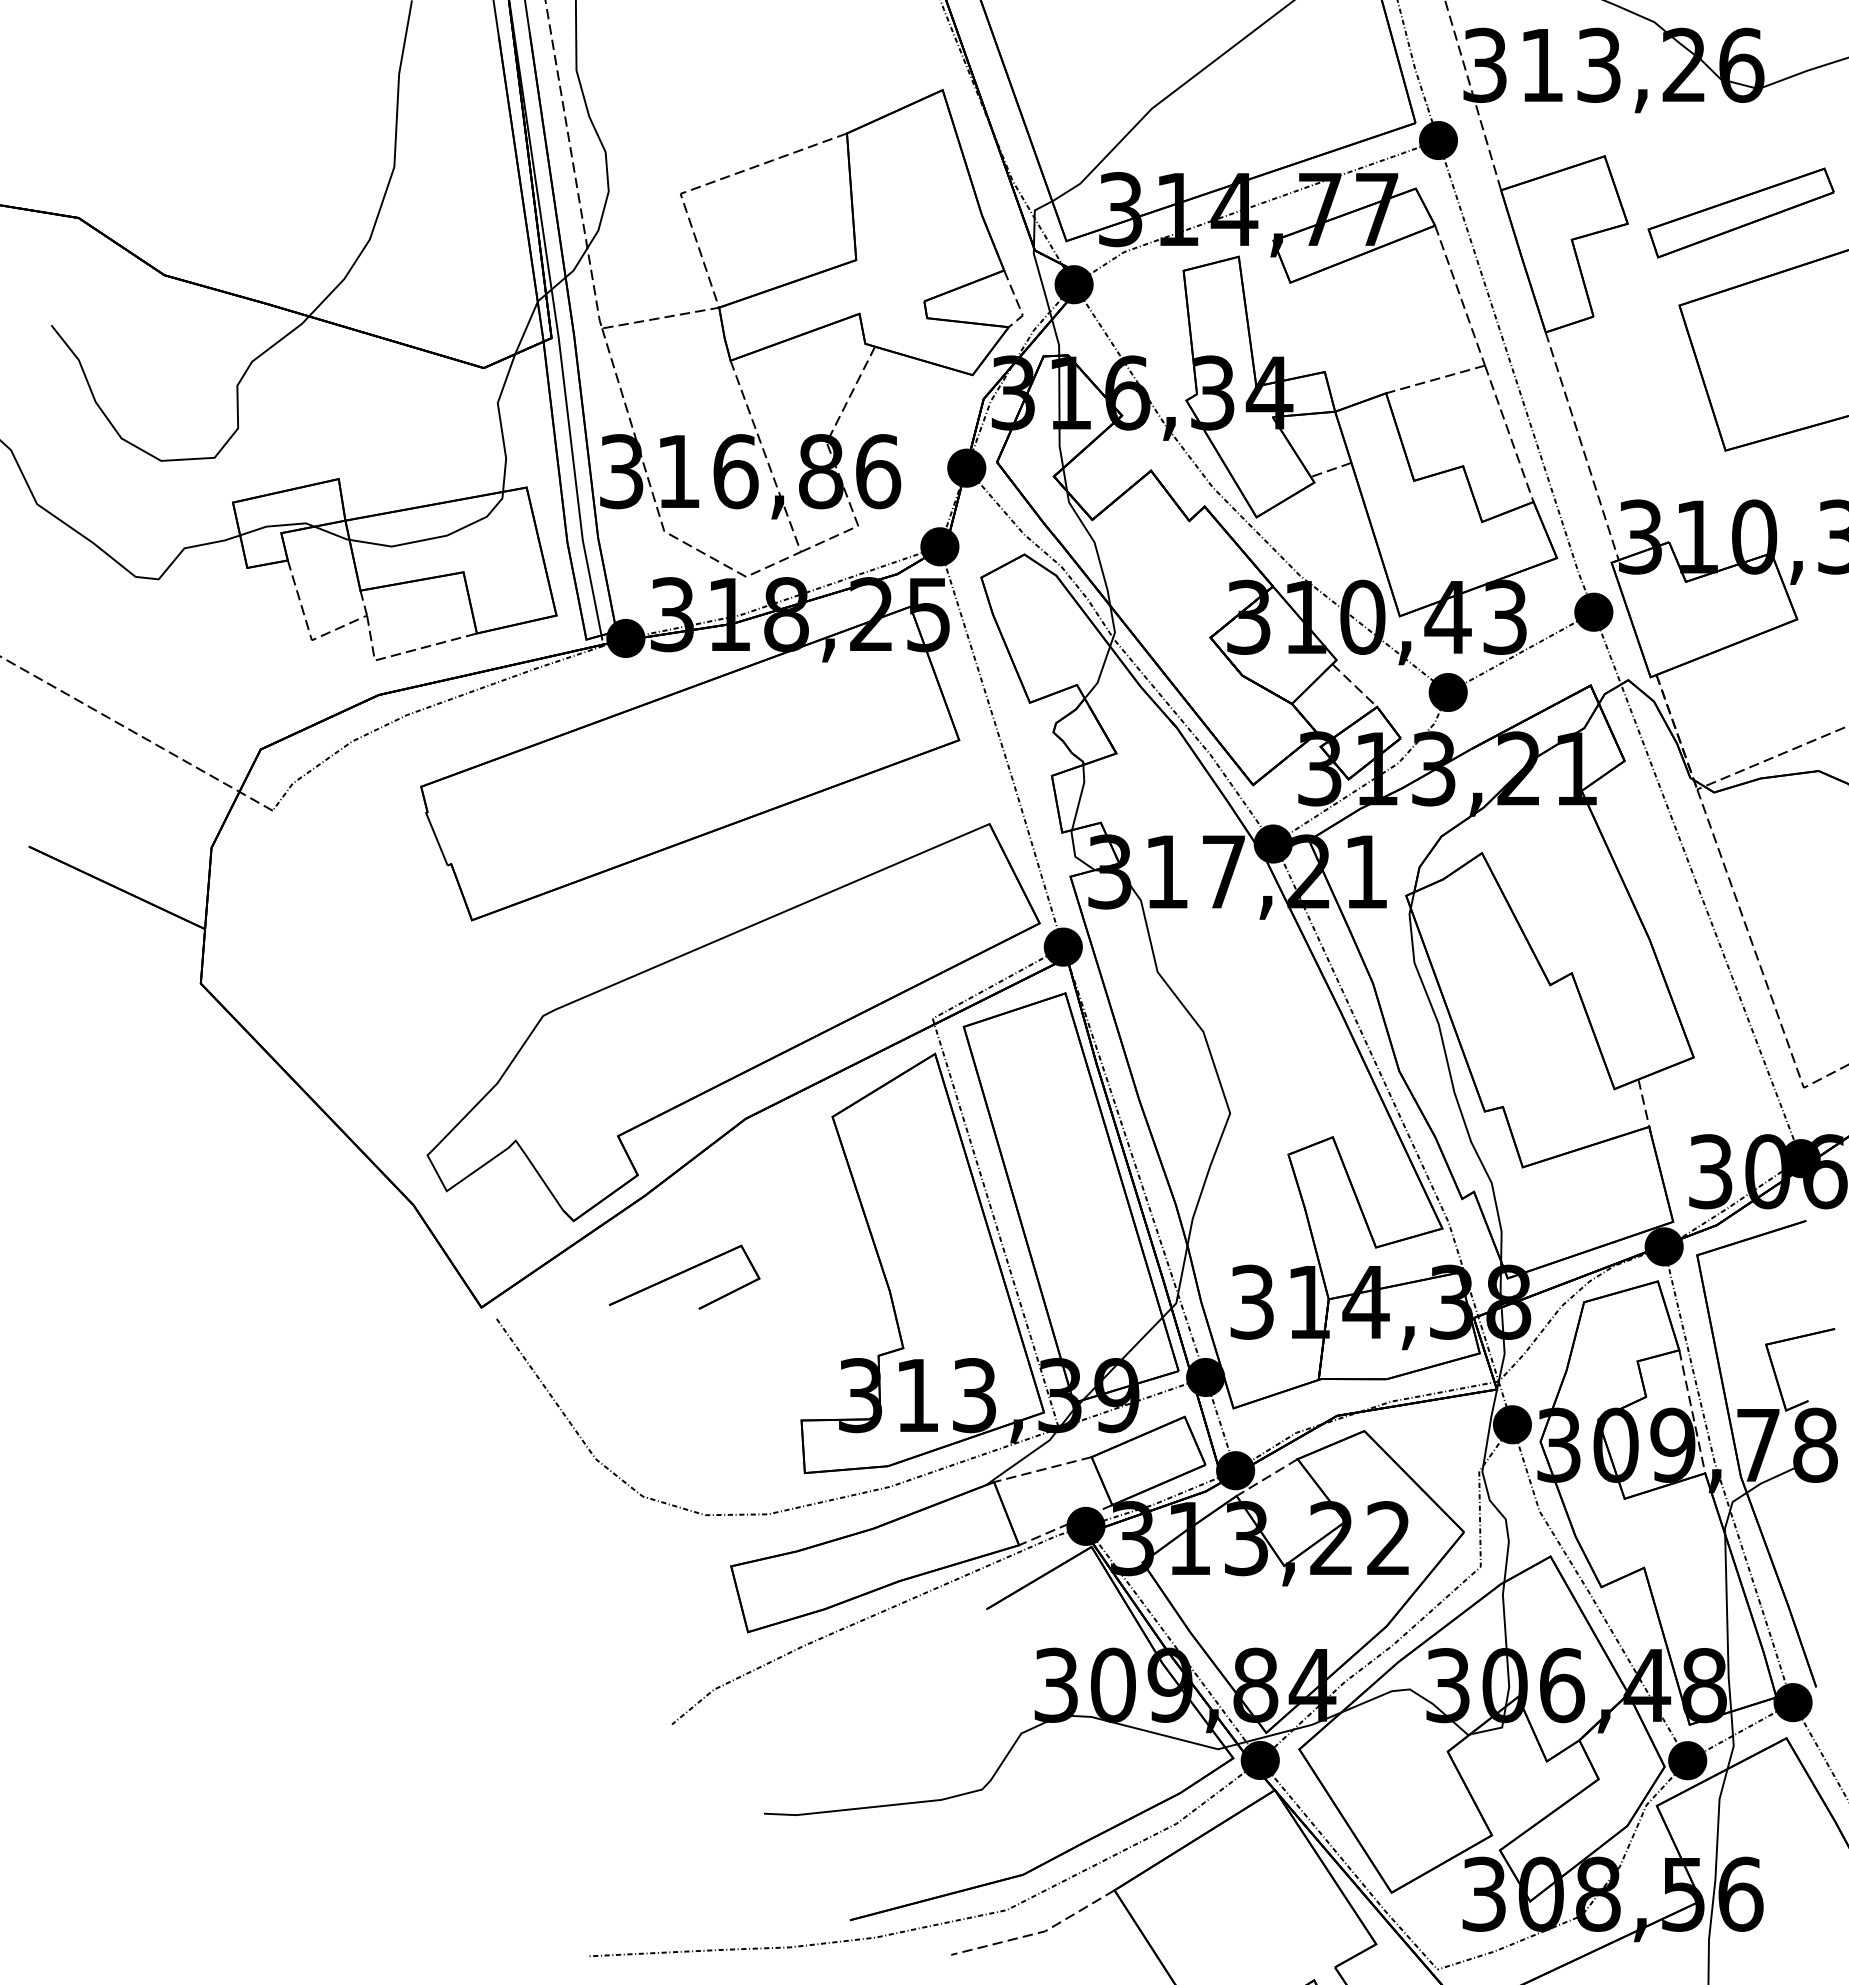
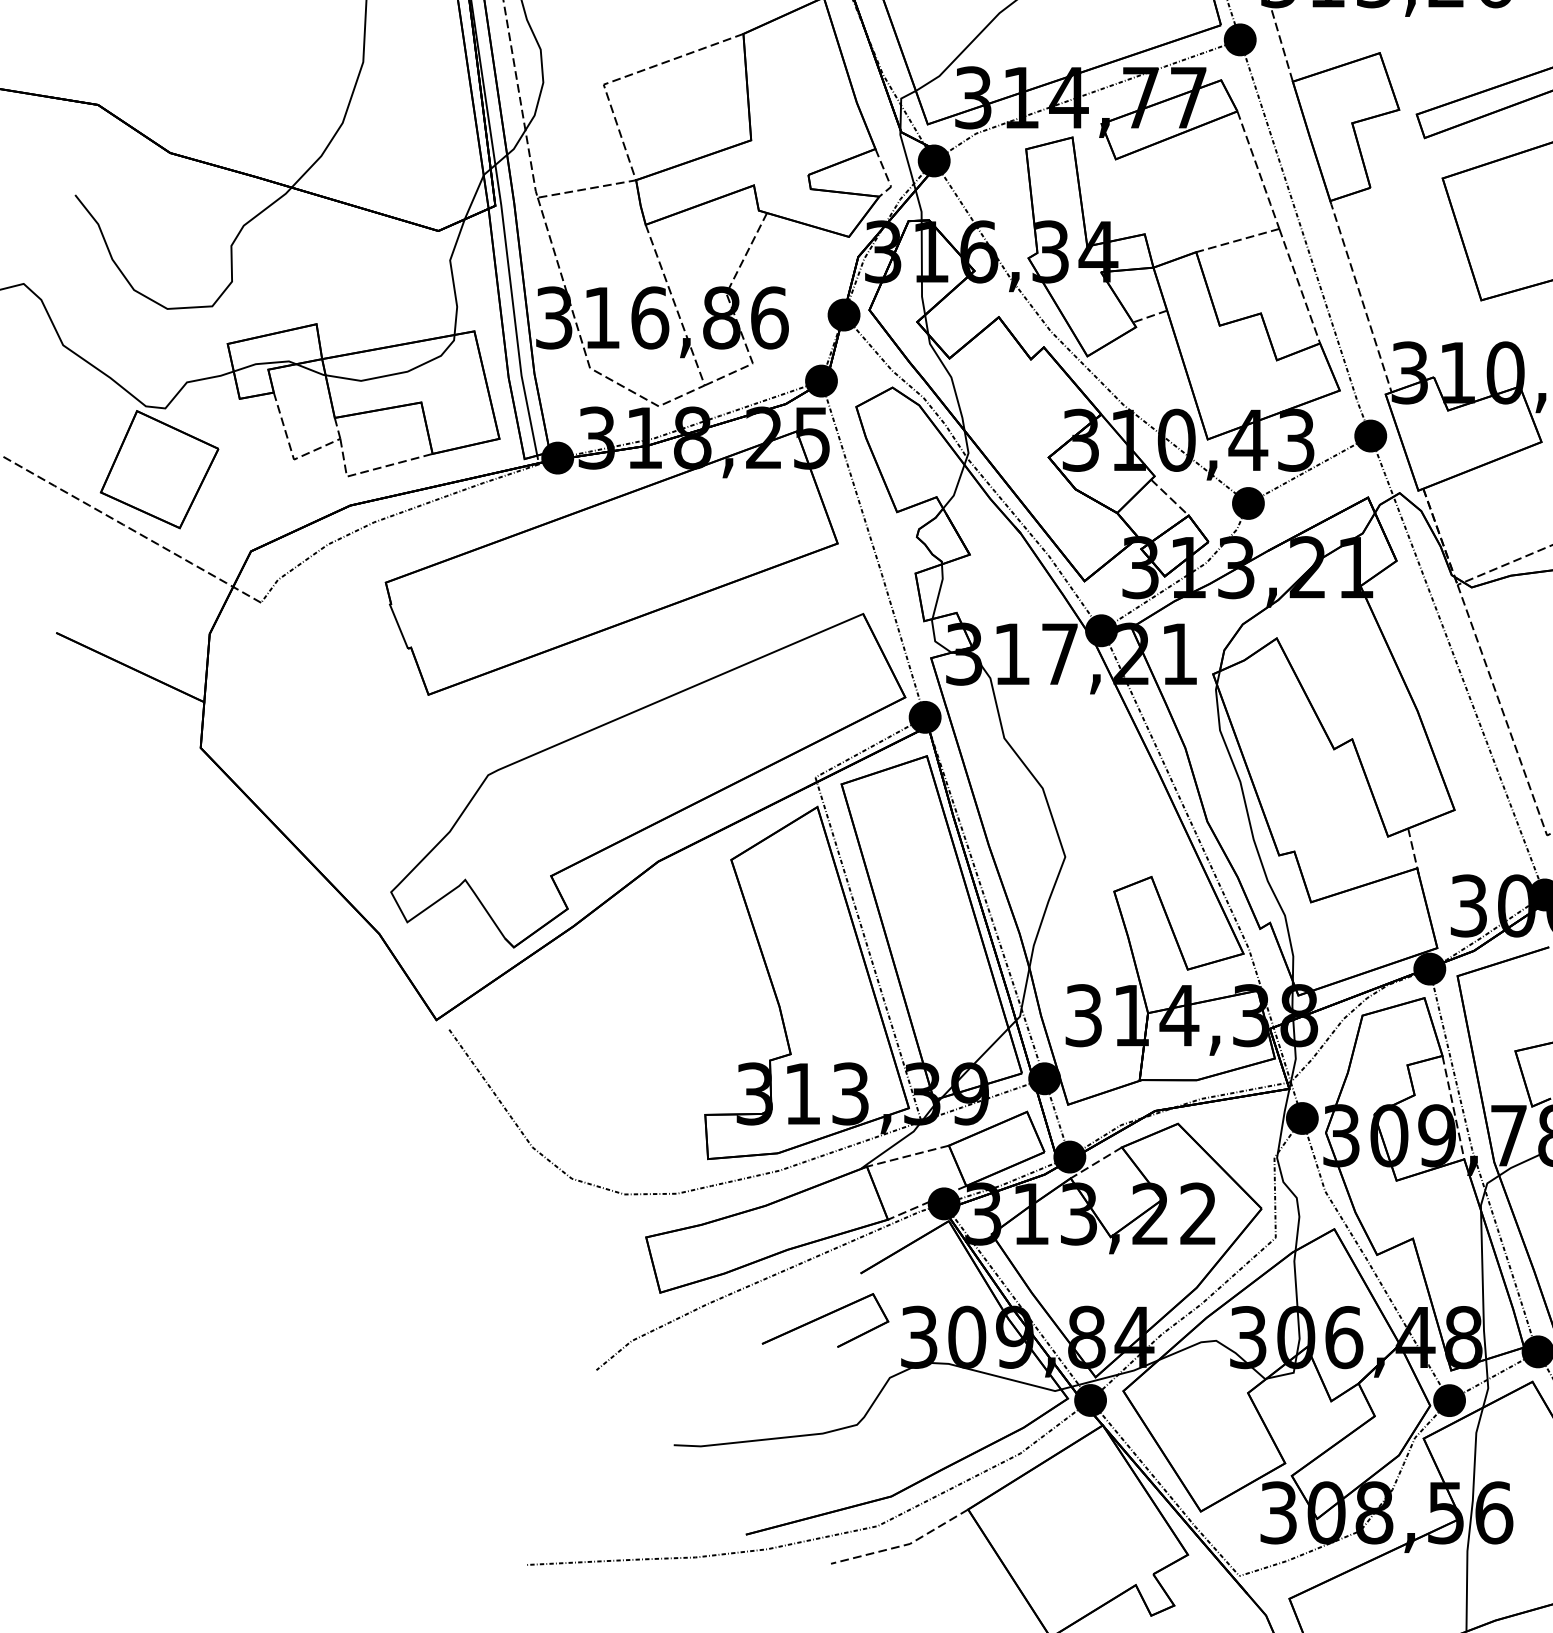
part: (151, 651) -> (159, 469), added
part: (684, 1276) -> (825, 1319), moved

